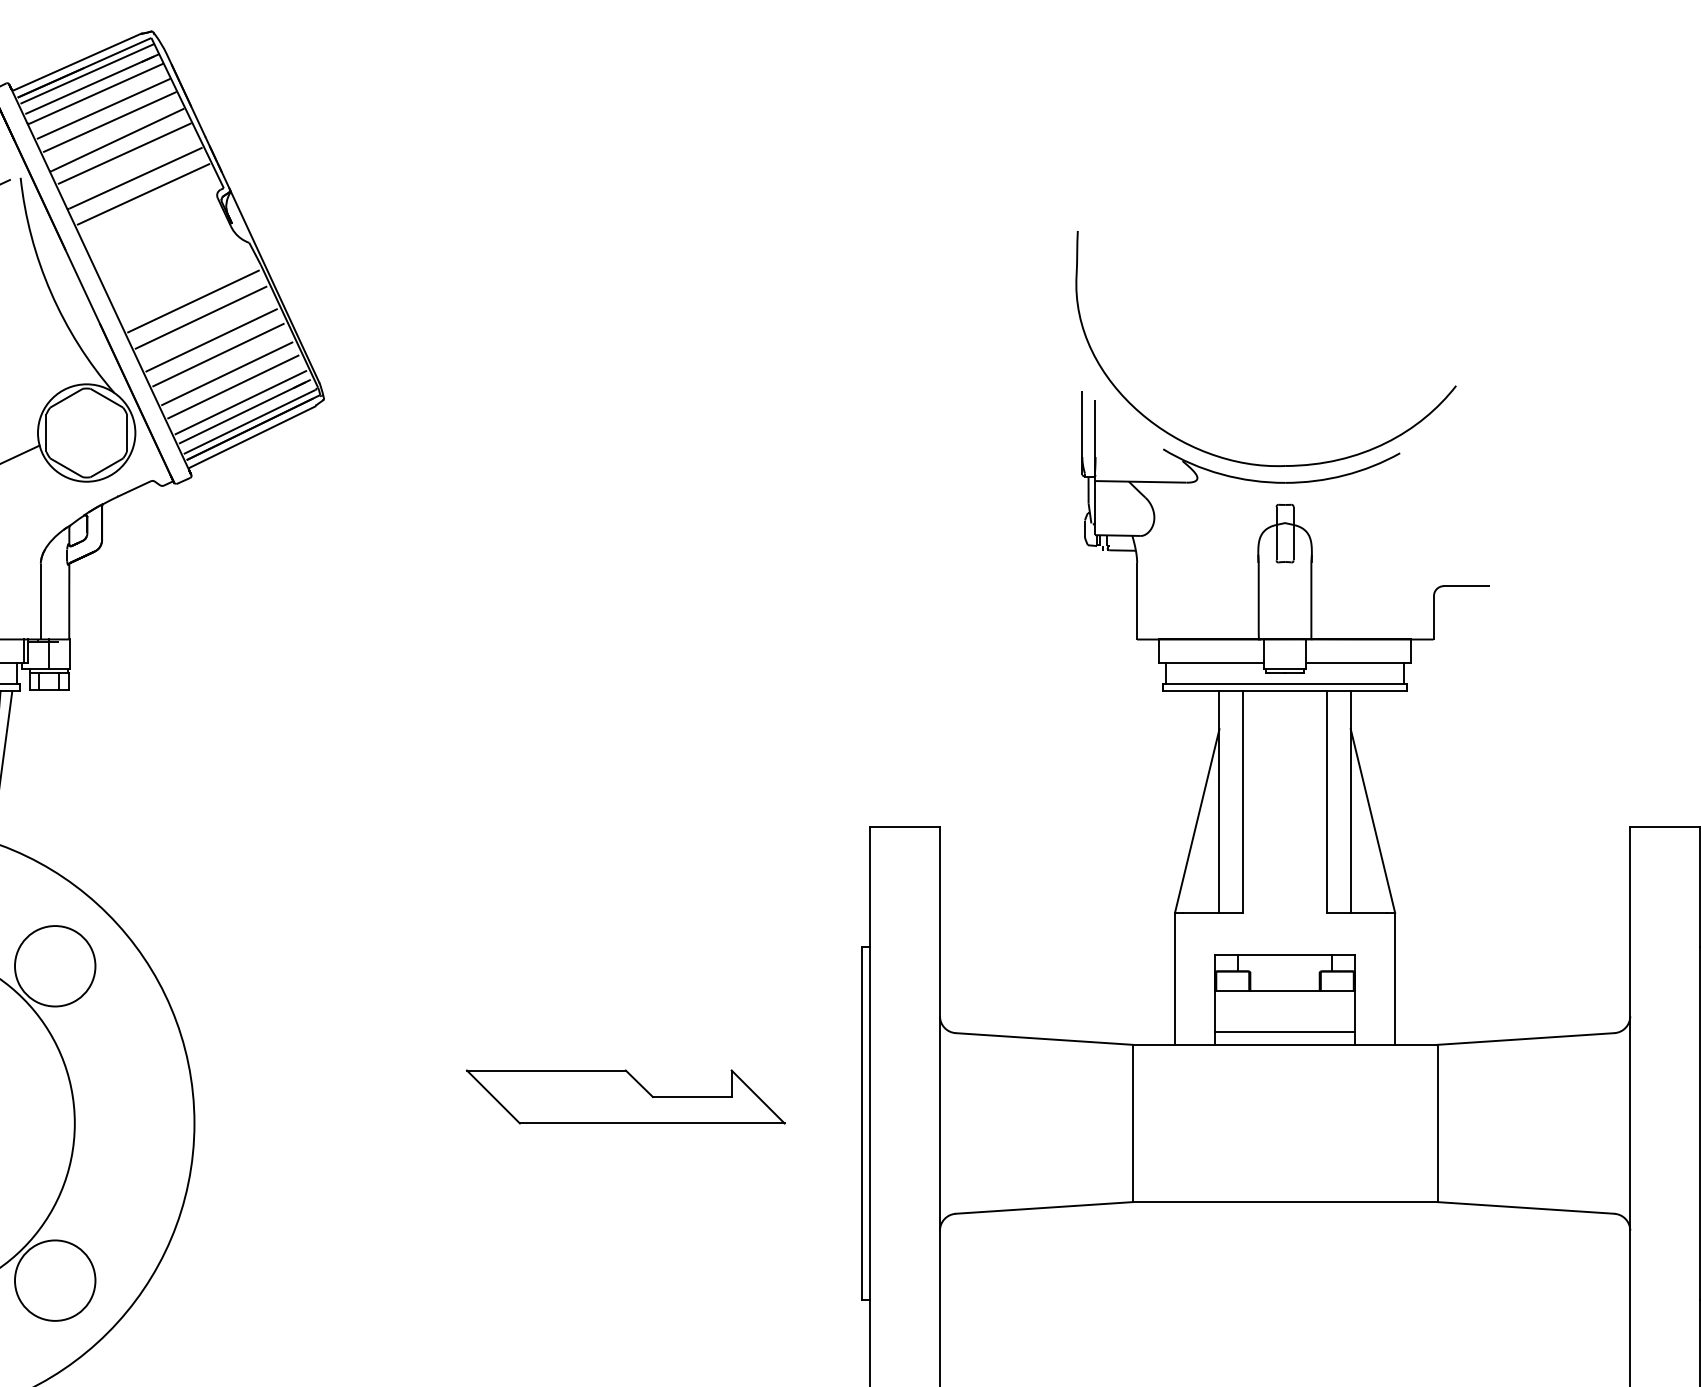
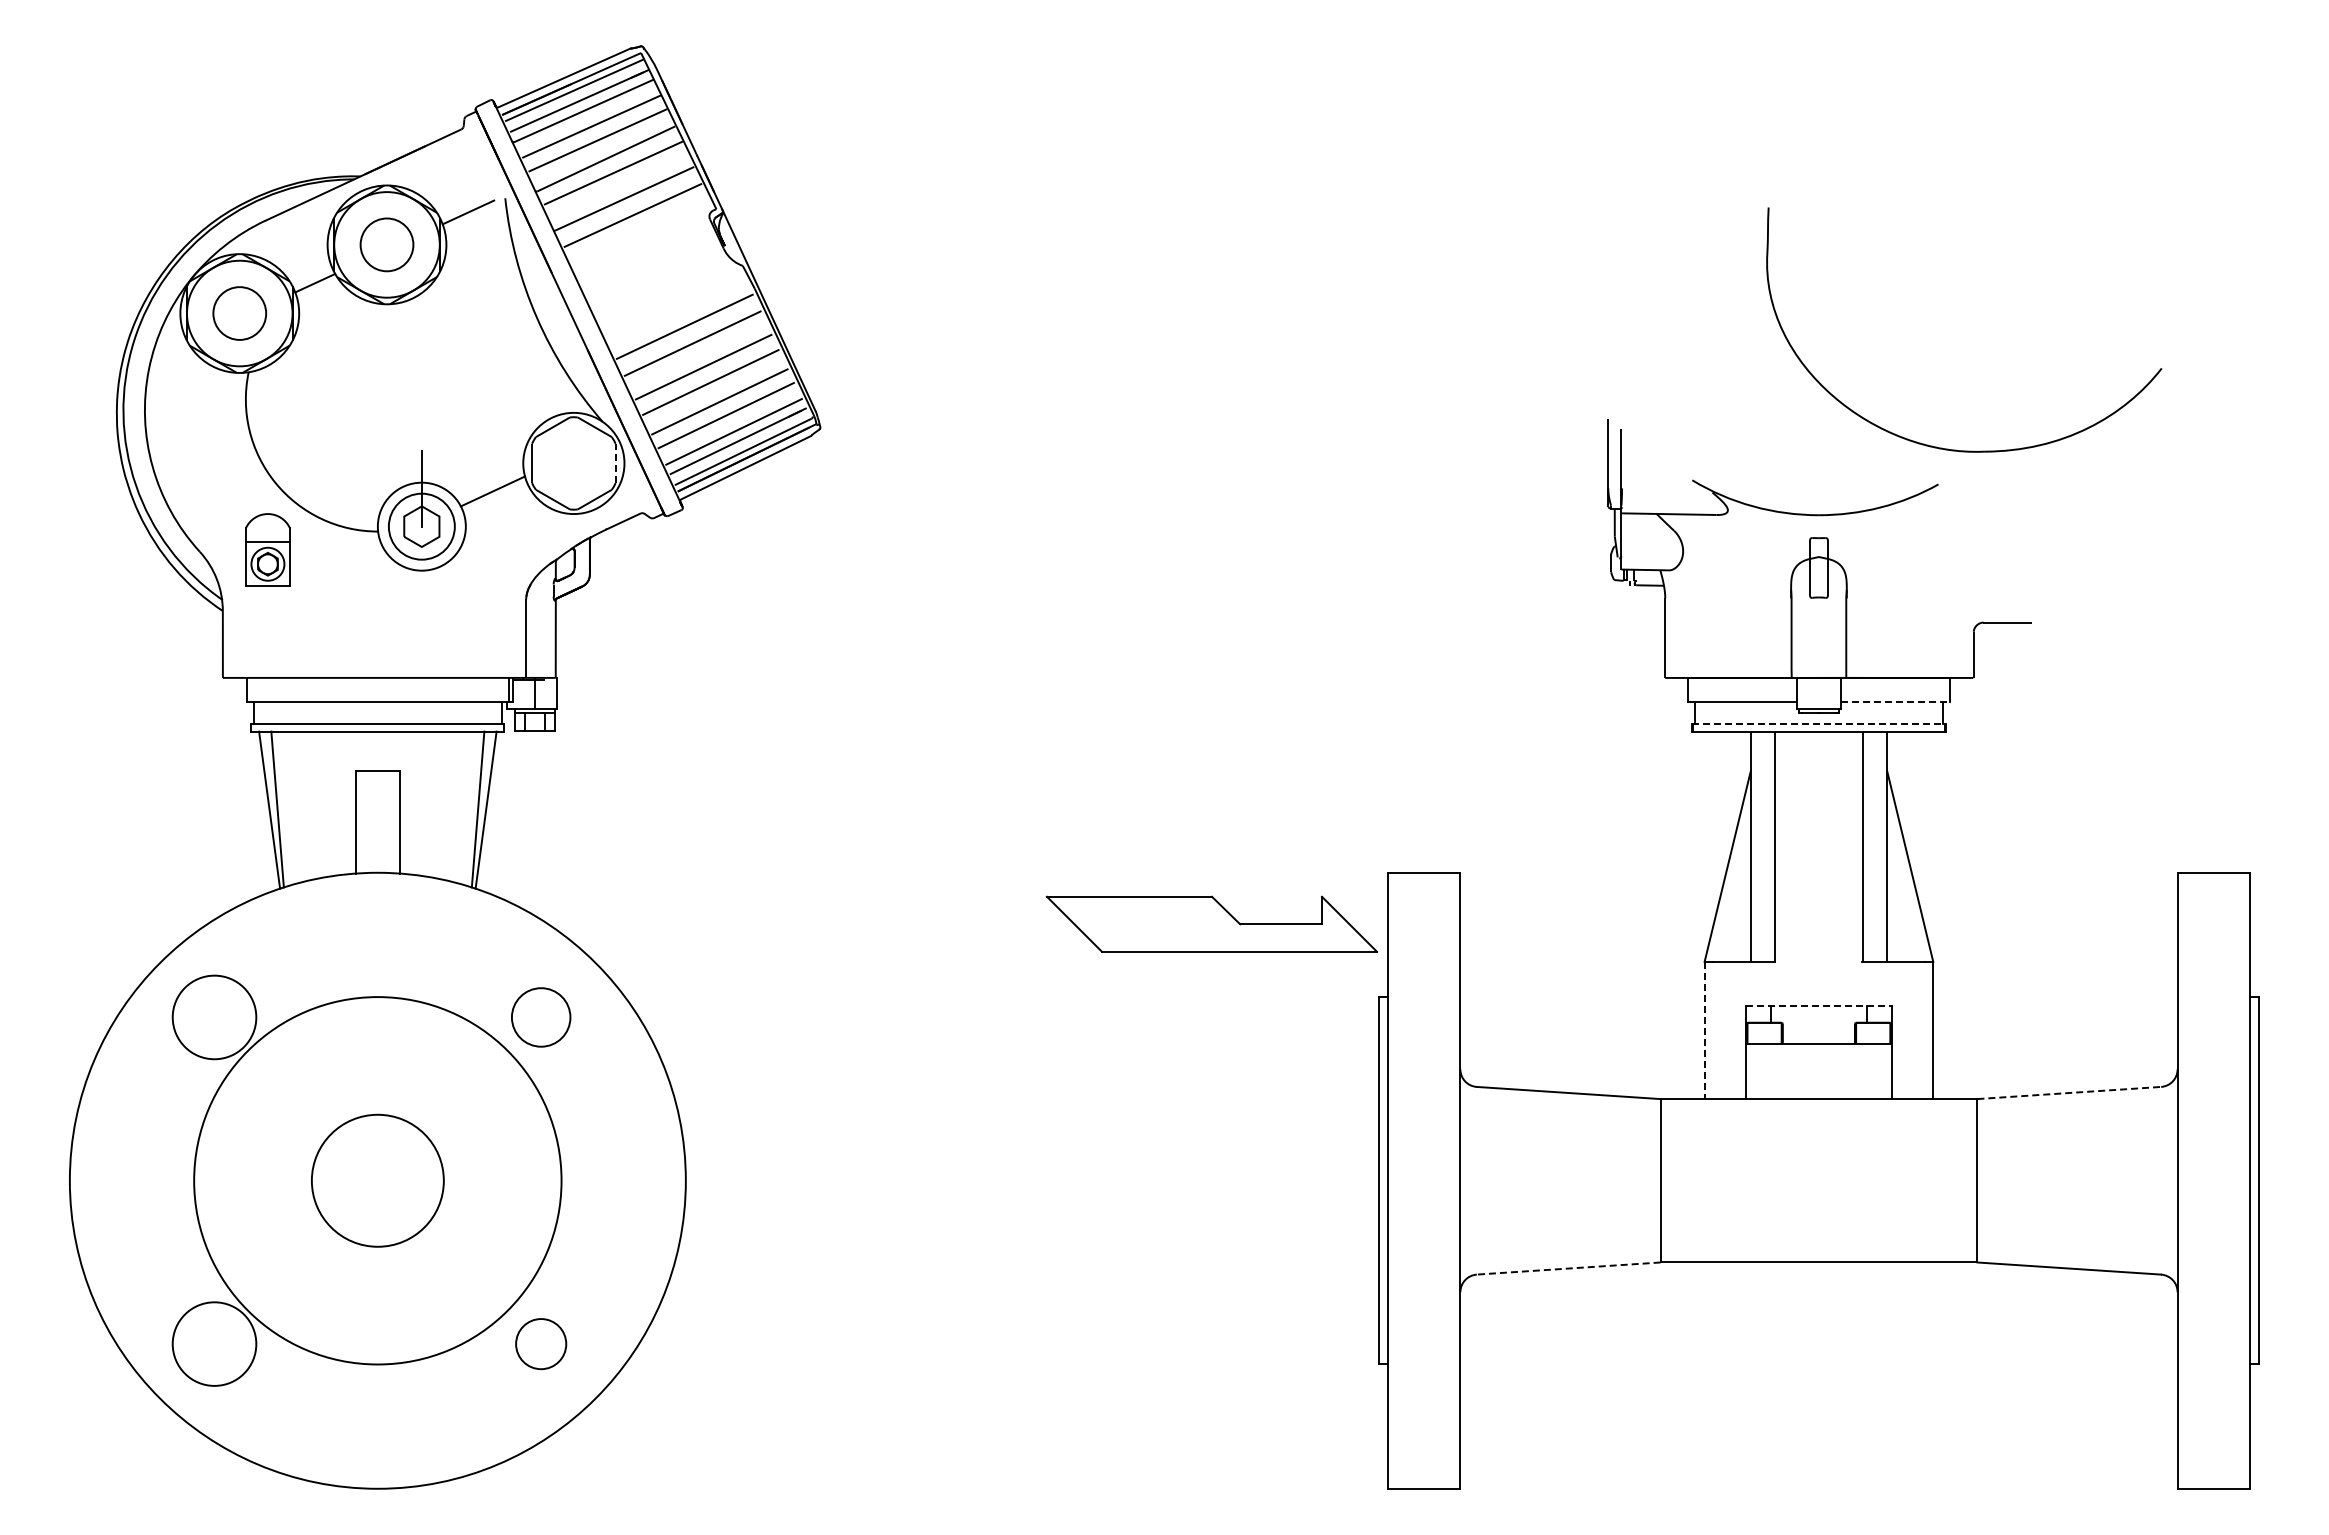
line: (126, 433) -> (615, 463), solid -> dashed
part: (1245, 461) -> (1942, 447), moved
line: (1358, 663) -> (1895, 702), solid -> dashed
line: (1284, 684) -> (1818, 724), solid -> dashed
line: (1284, 955) -> (1818, 1006), solid -> dashed
circle: (54, 966) -> (540, 1017), size x0.7
line: (1174, 979) -> (1704, 1031), solid -> dashed
line: (1284, 1031) -> (1818, 1085), removed
line: (1526, 1038) -> (2069, 1092), solid -> dashed
part: (626, 1096) -> (1212, 923), moved
line: (1044, 1207) -> (1568, 1268), solid -> dashed
circle: (54, 1280) -> (540, 1343), size x0.6

